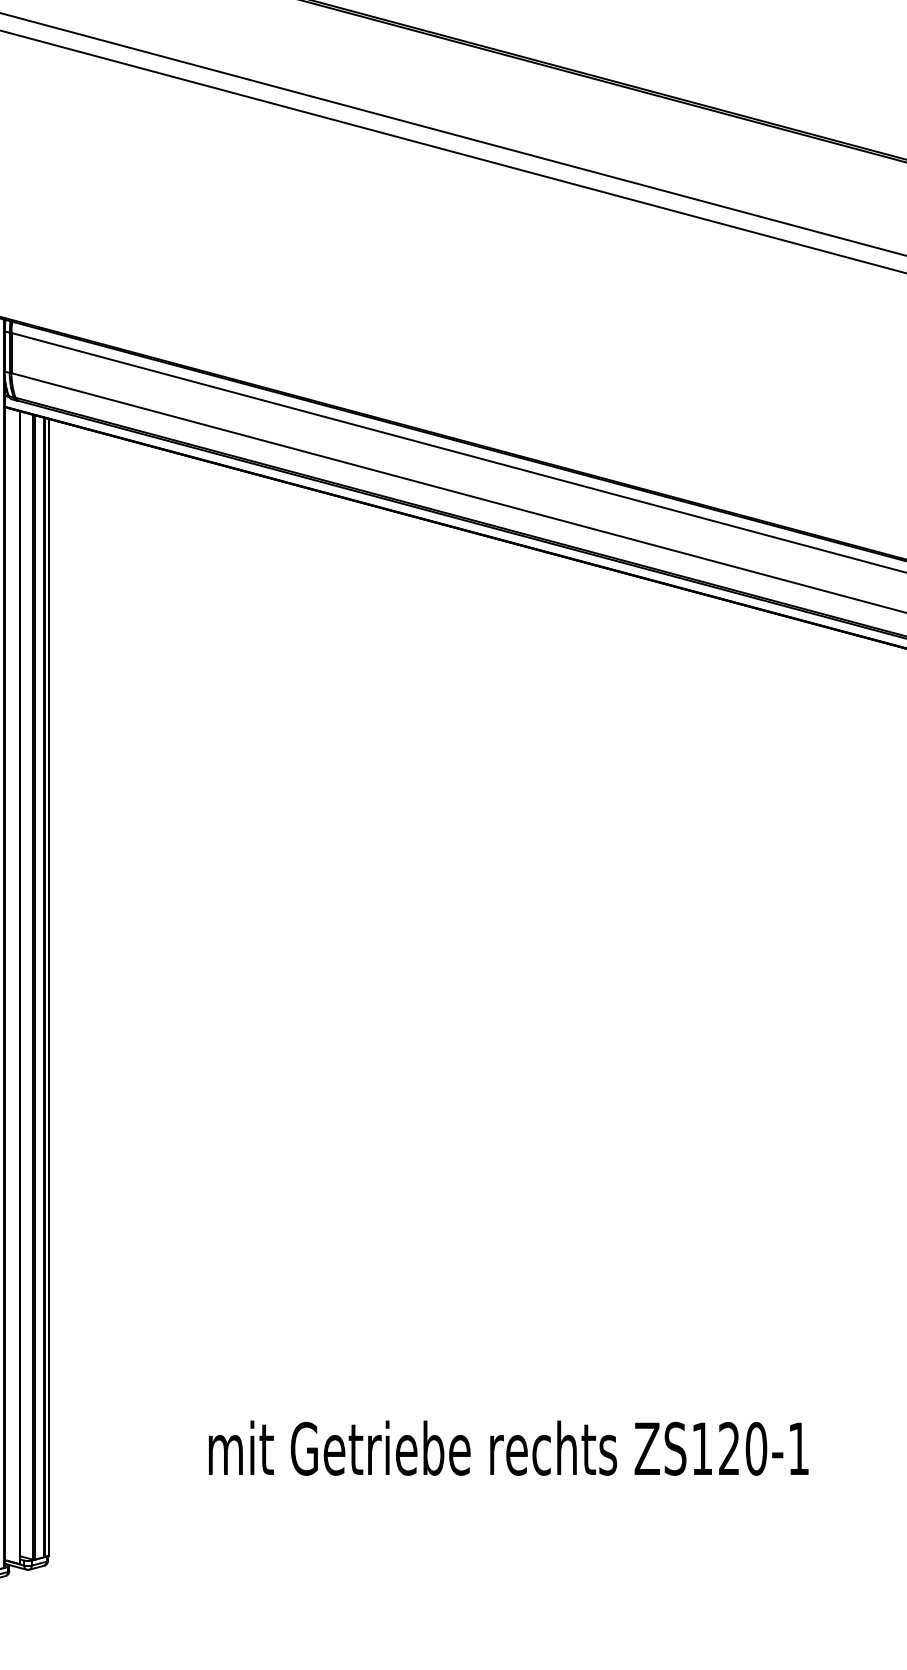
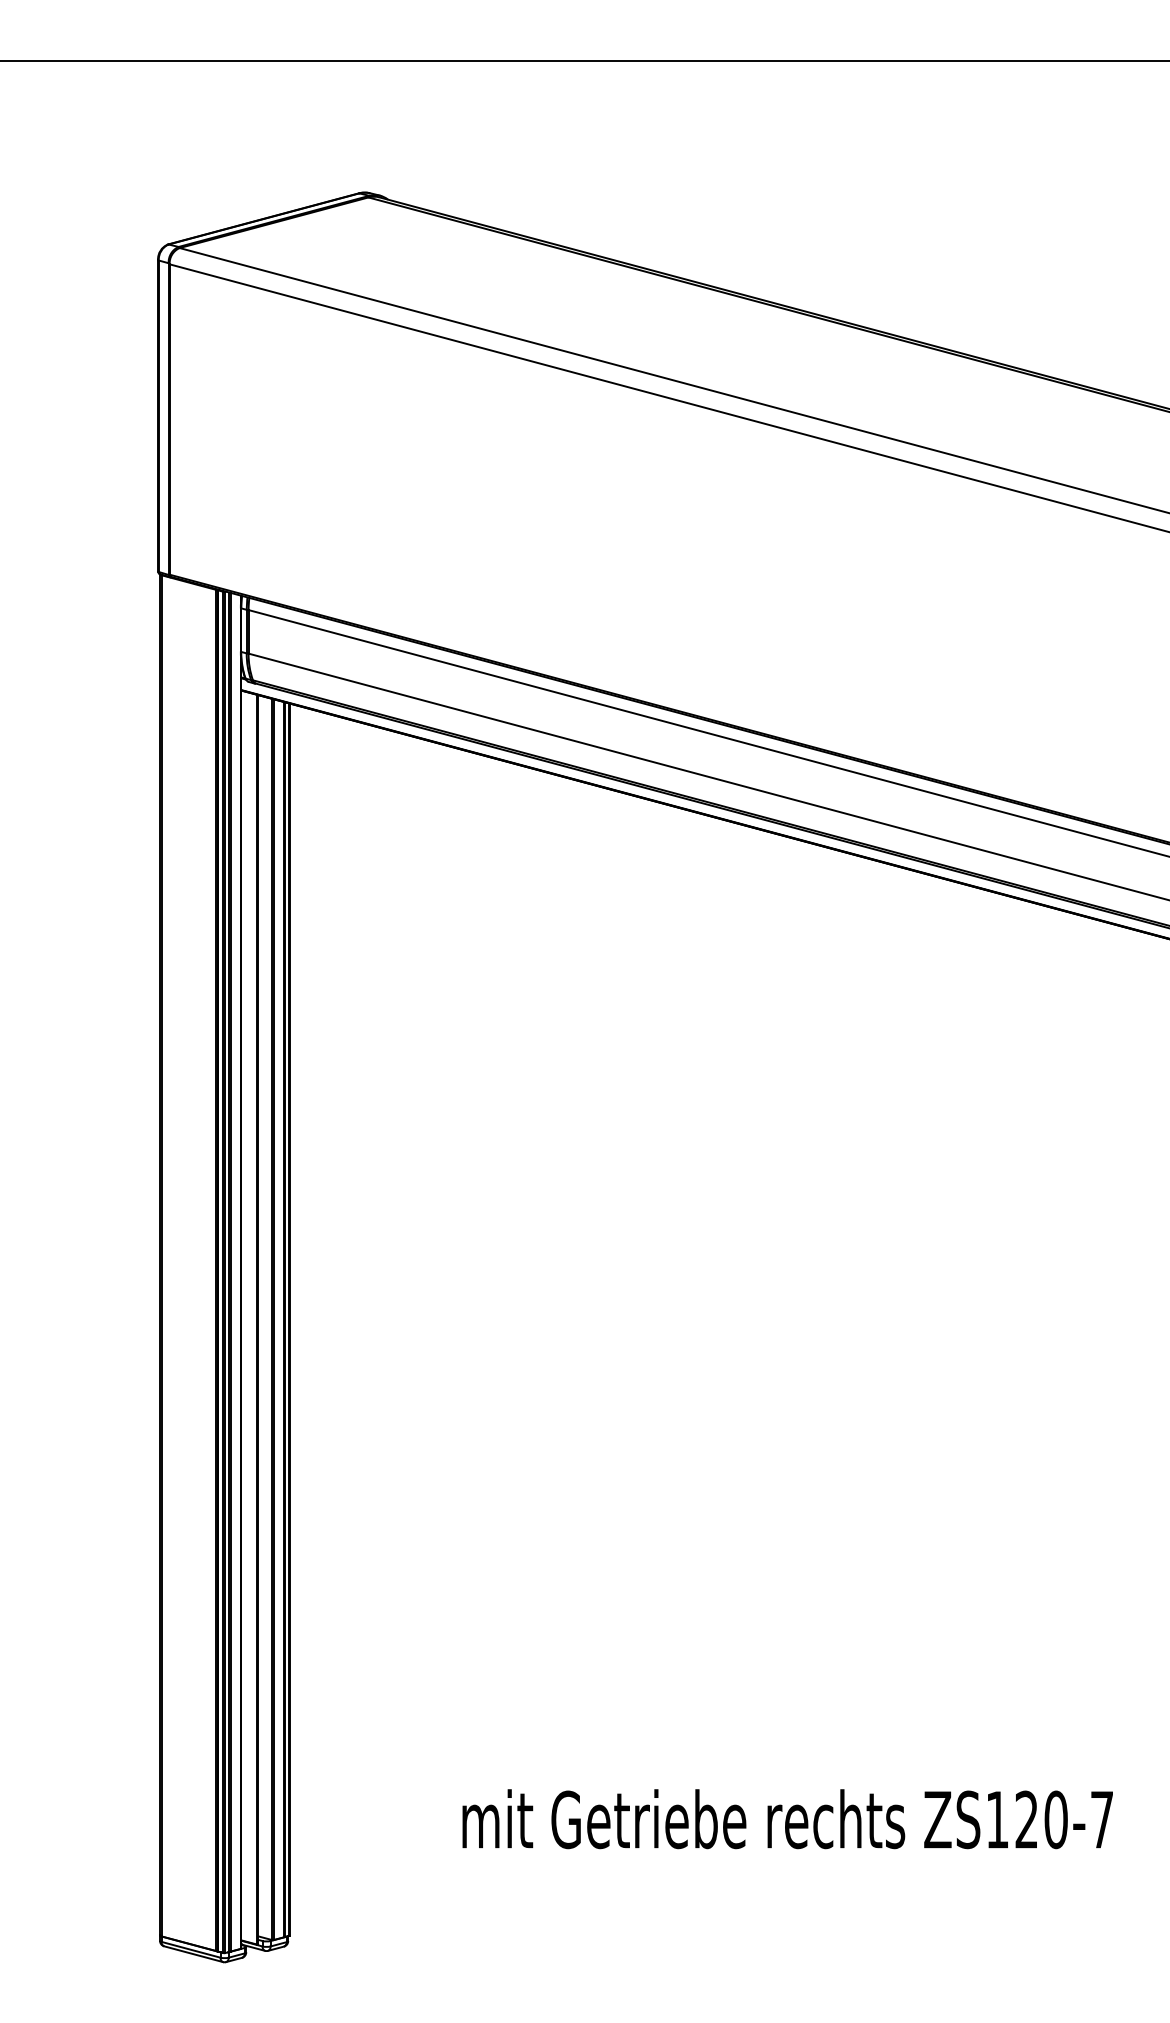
text: (798, 1448) -> (1101, 1819), ZS120-1 -> ZS120-7

